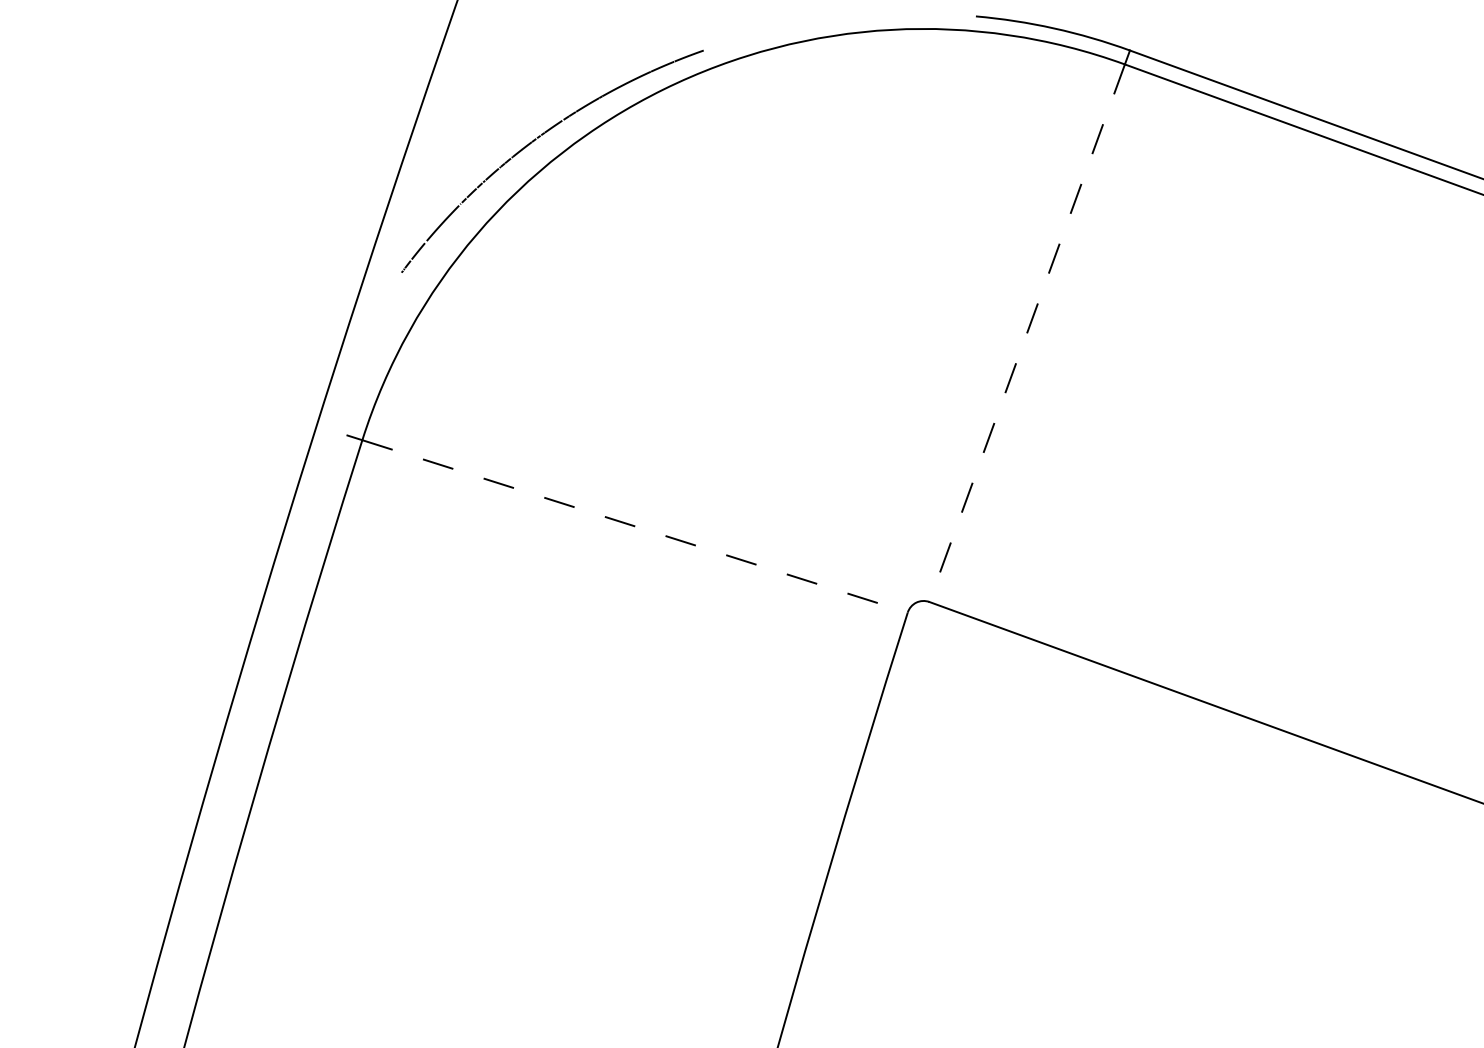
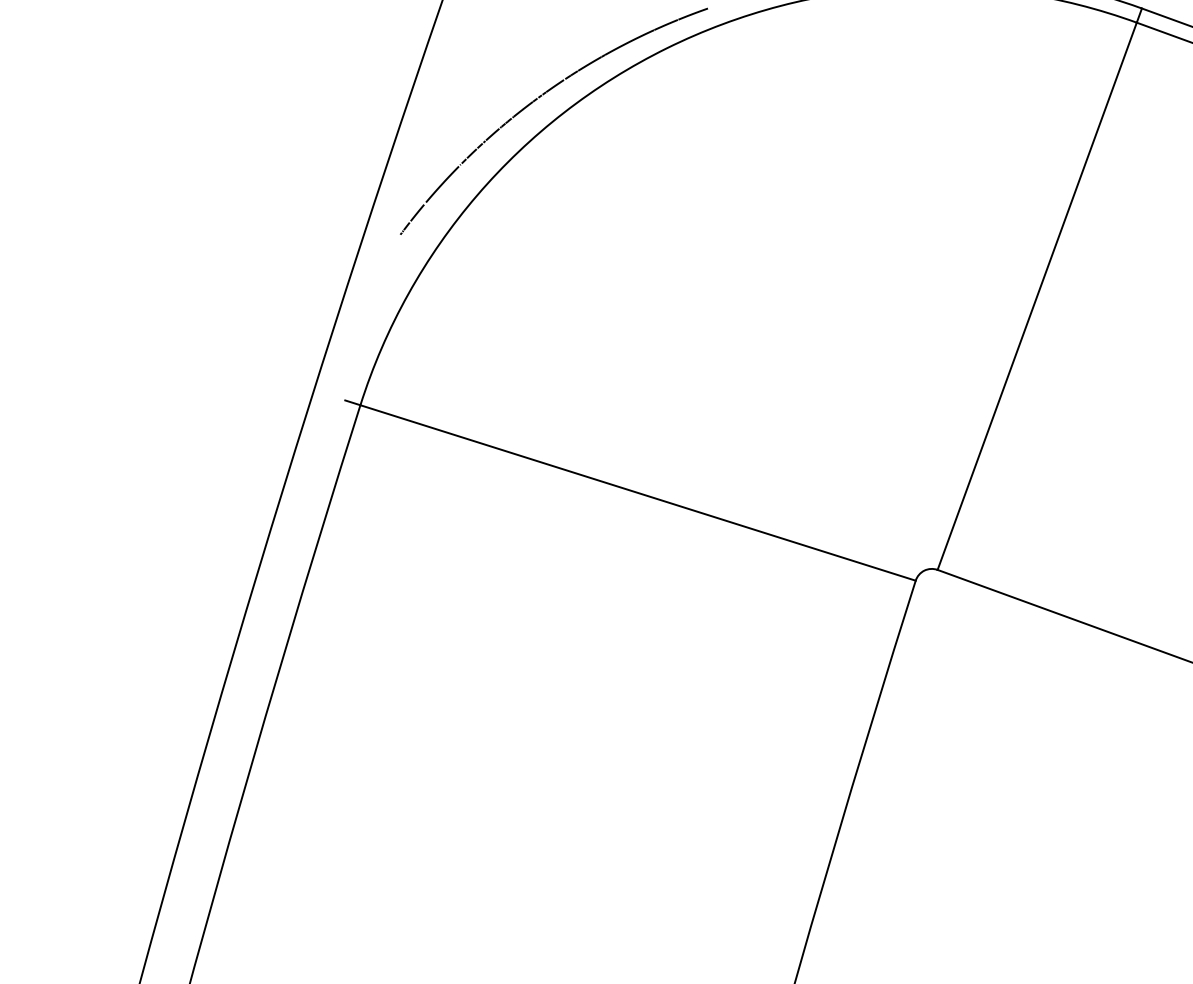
line: (1026, 333) -> (1036, 296), dashed -> solid
line: (635, 526) -> (638, 493), dashed -> solid

